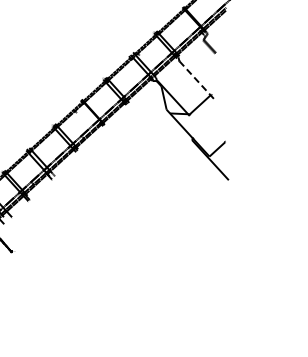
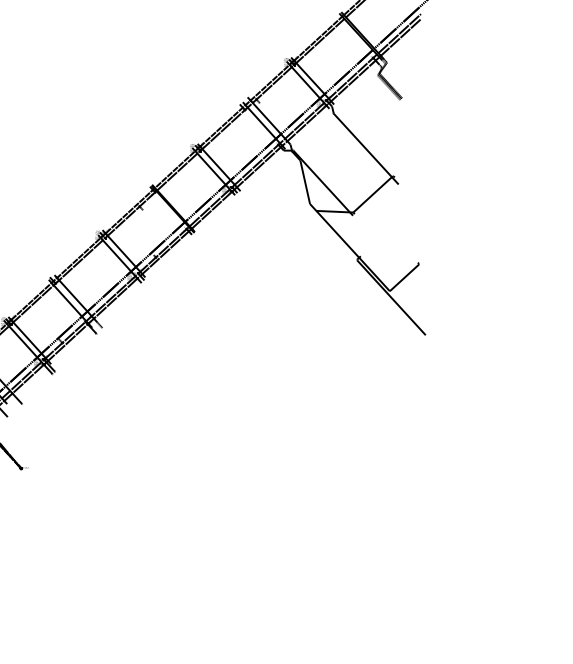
line: (196, 80) -> (365, 149), dashed -> solid

